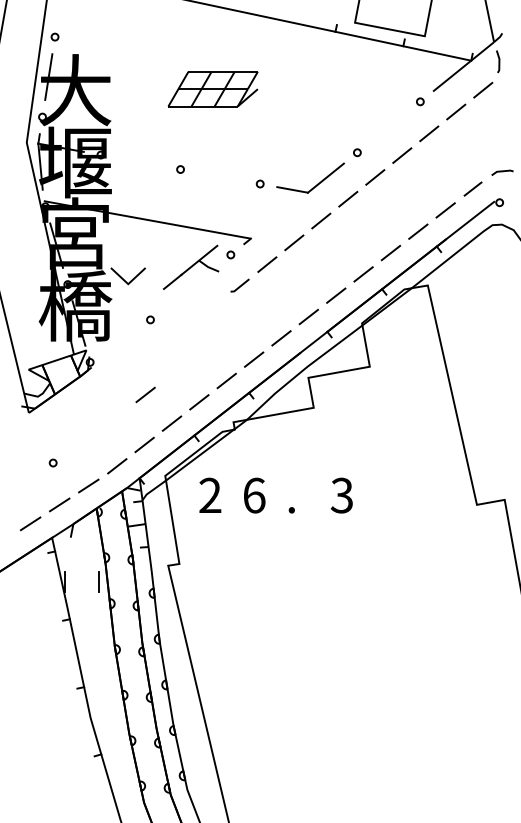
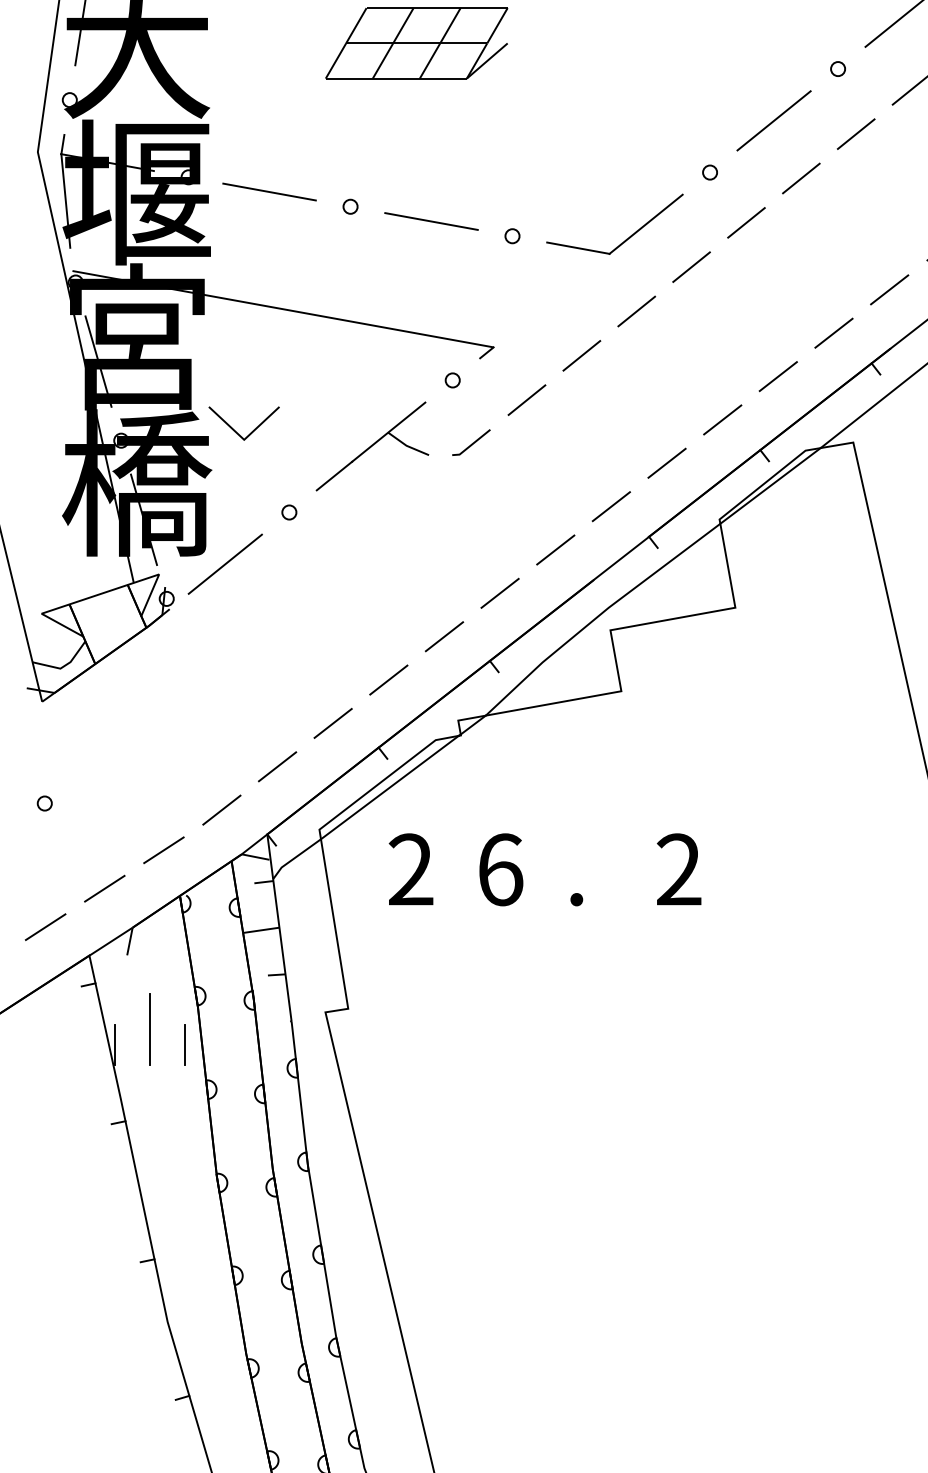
line: (388, 126) -> (773, 119), added
line: (140, 162) -> (269, 192), added
line: (220, 176) -> (431, 220), added
part: (191, 266) -> (372, 444), moved
line: (118, 344) -> (224, 562), added
line: (145, 394) -> (279, 664), removed
circle: (52, 462) -> (43, 802), moved
text: (341, 495) -> (677, 869), 3 -> 2
line: (81, 573) -> (149, 1028), added

